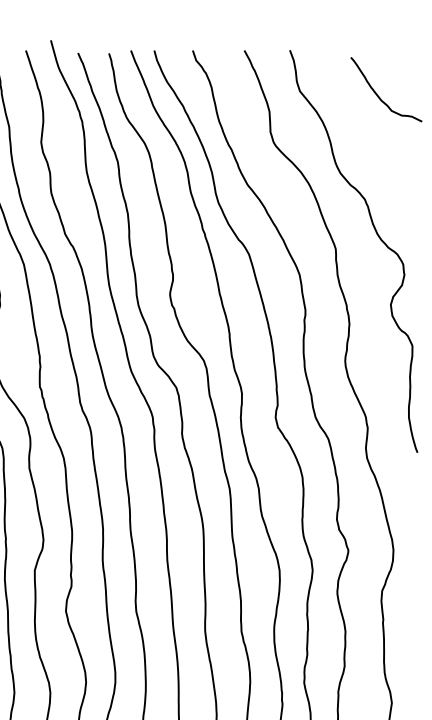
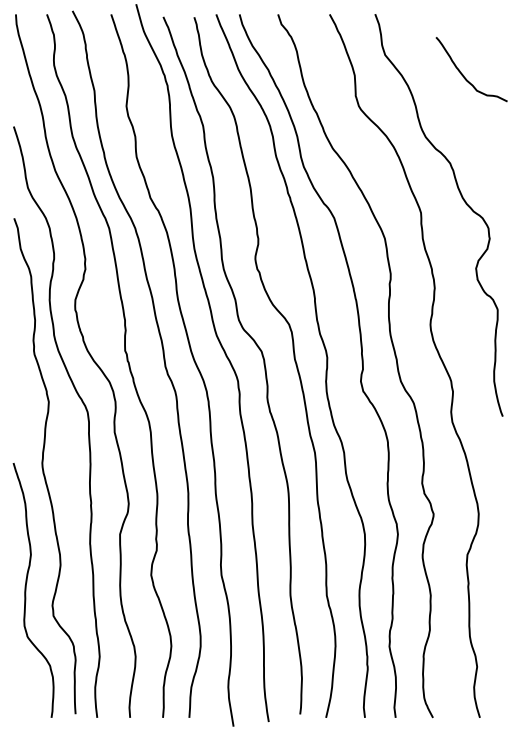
curve: (379, 95) -> (464, 75), moved

